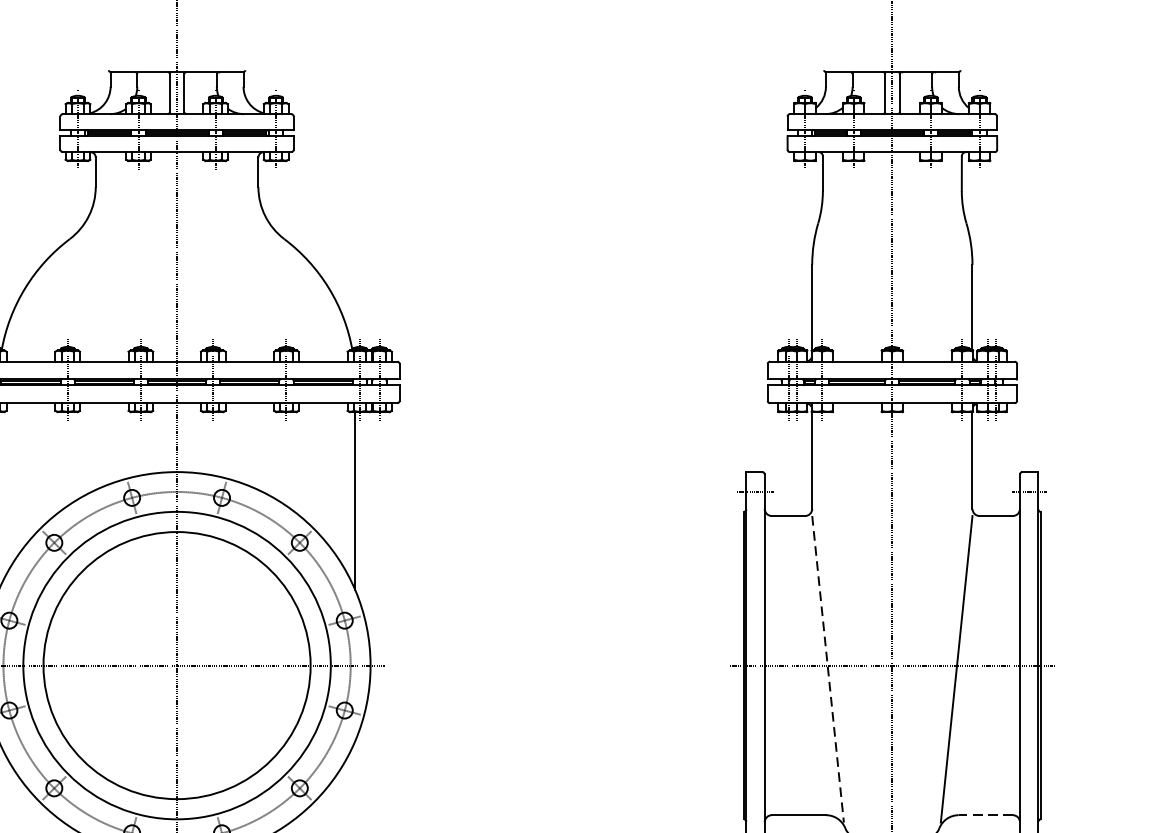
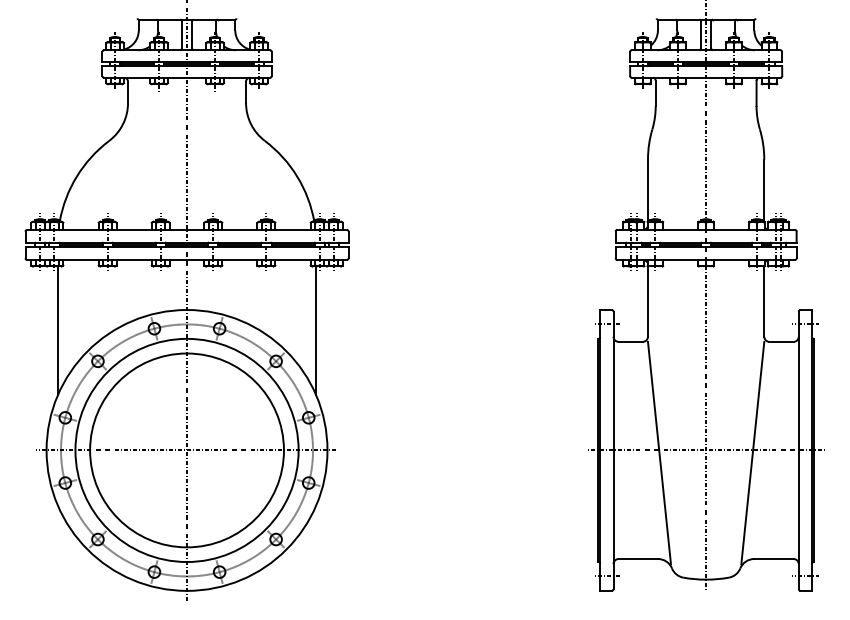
line: (828, 669) -> (659, 453), dashed -> solid
line: (985, 815) -> (773, 559), dashed -> solid

